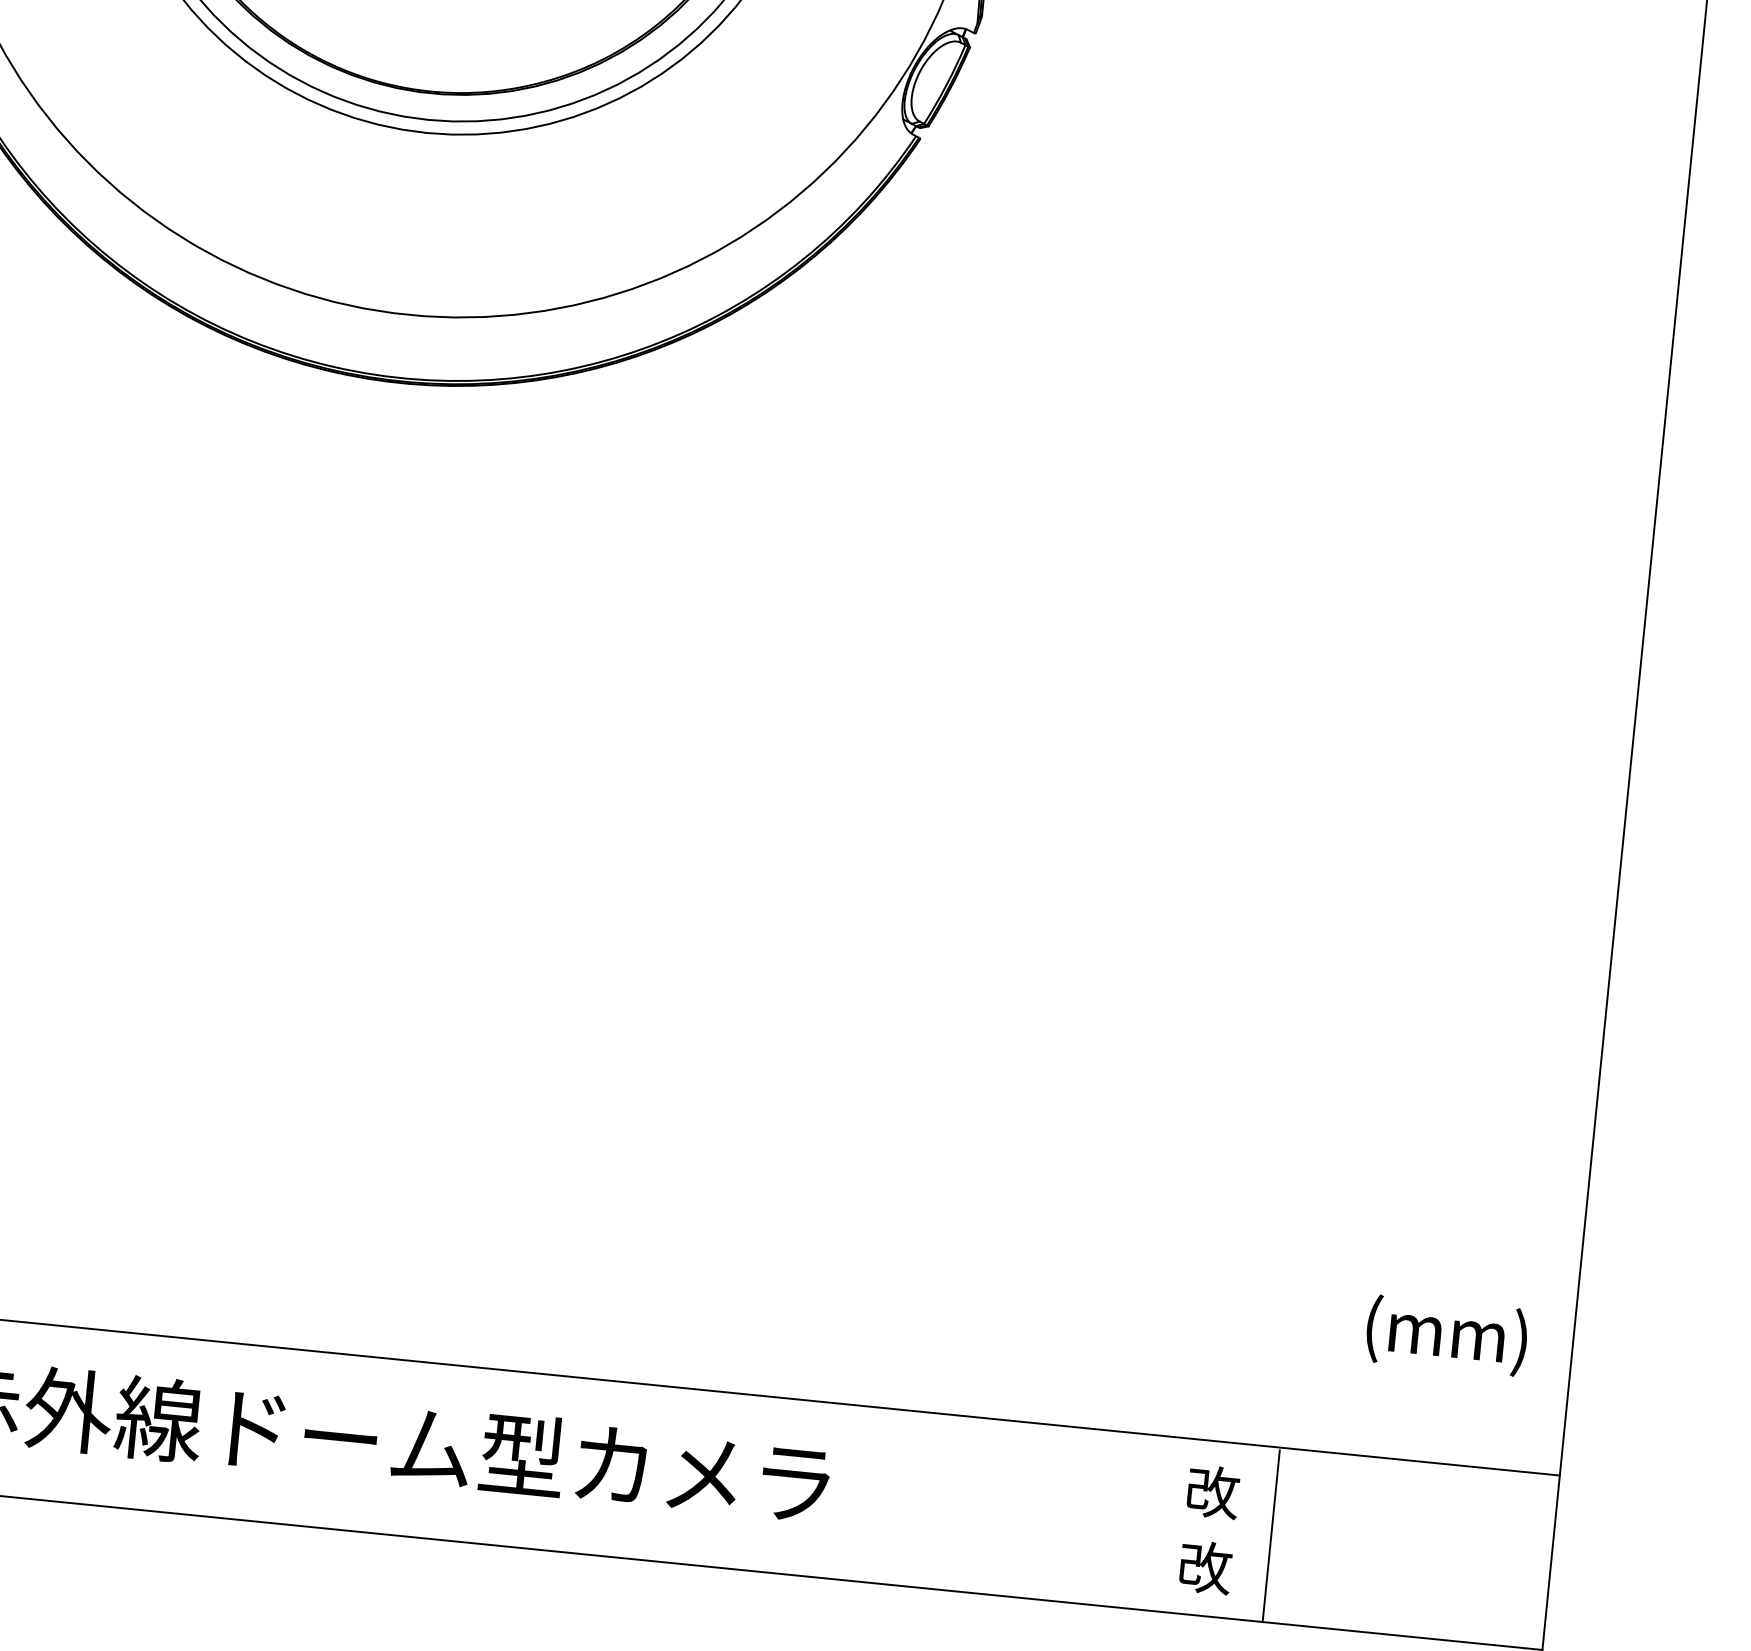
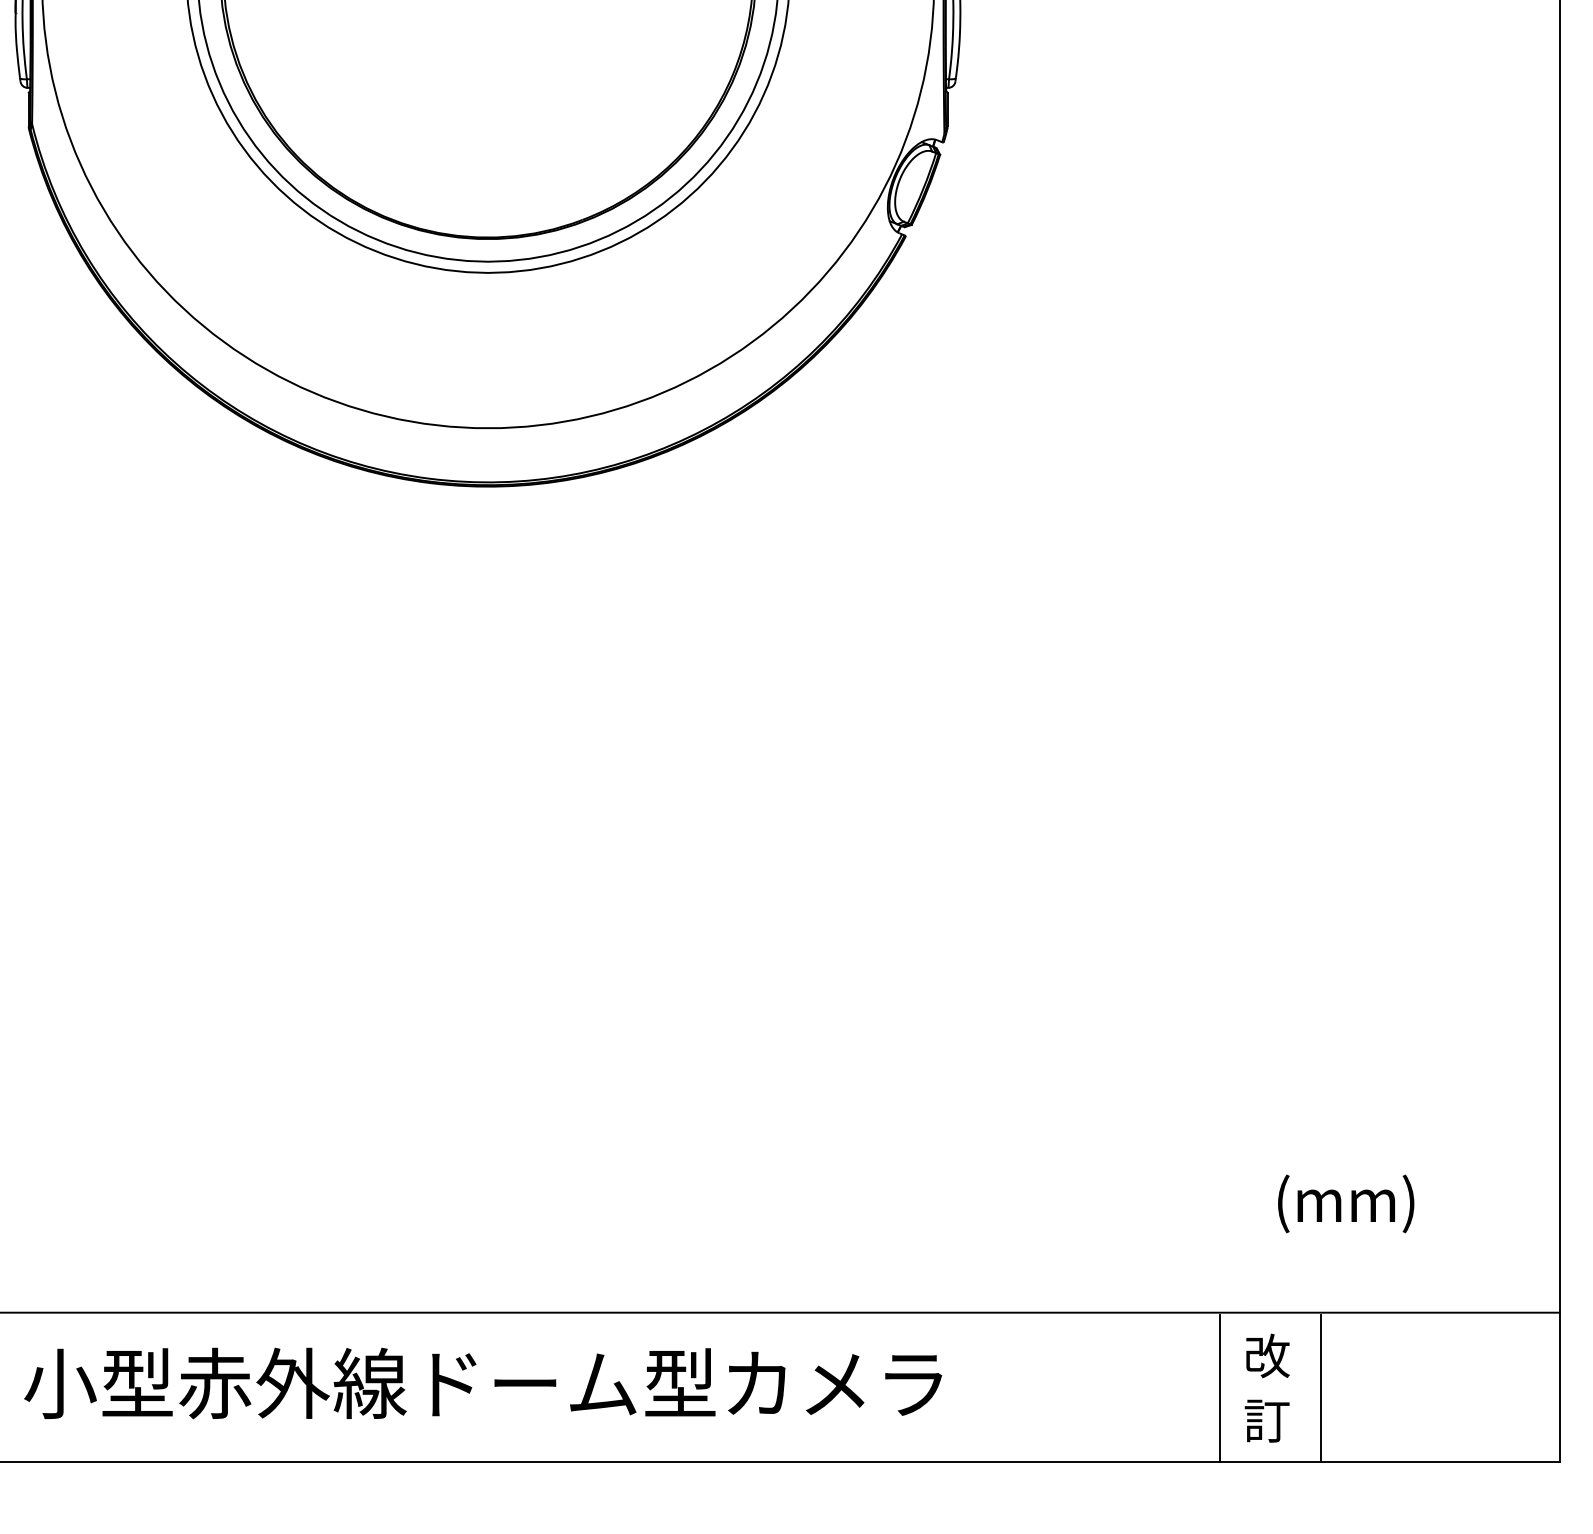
text: (1447, 1335) -> (1346, 1203), moved
line: (1152, 1524) -> (1219, 1388), added
text: (1204, 1567) -> (1266, 1420), 改 -> 訂

